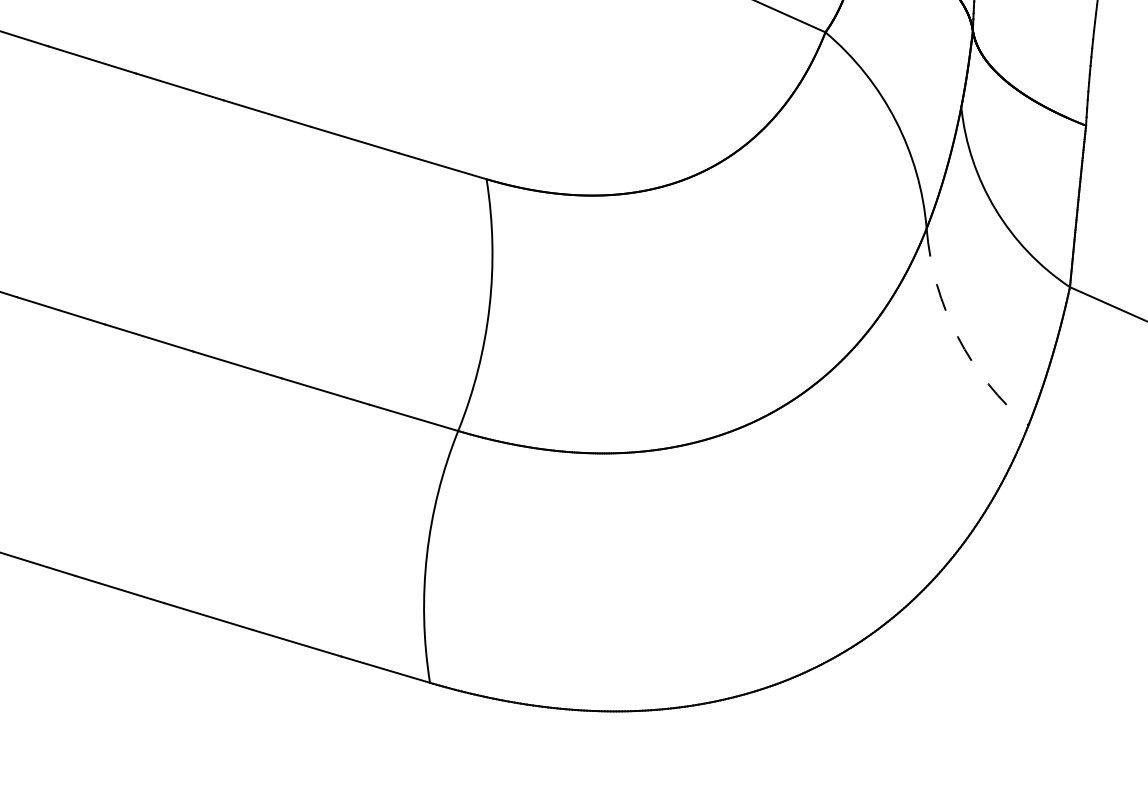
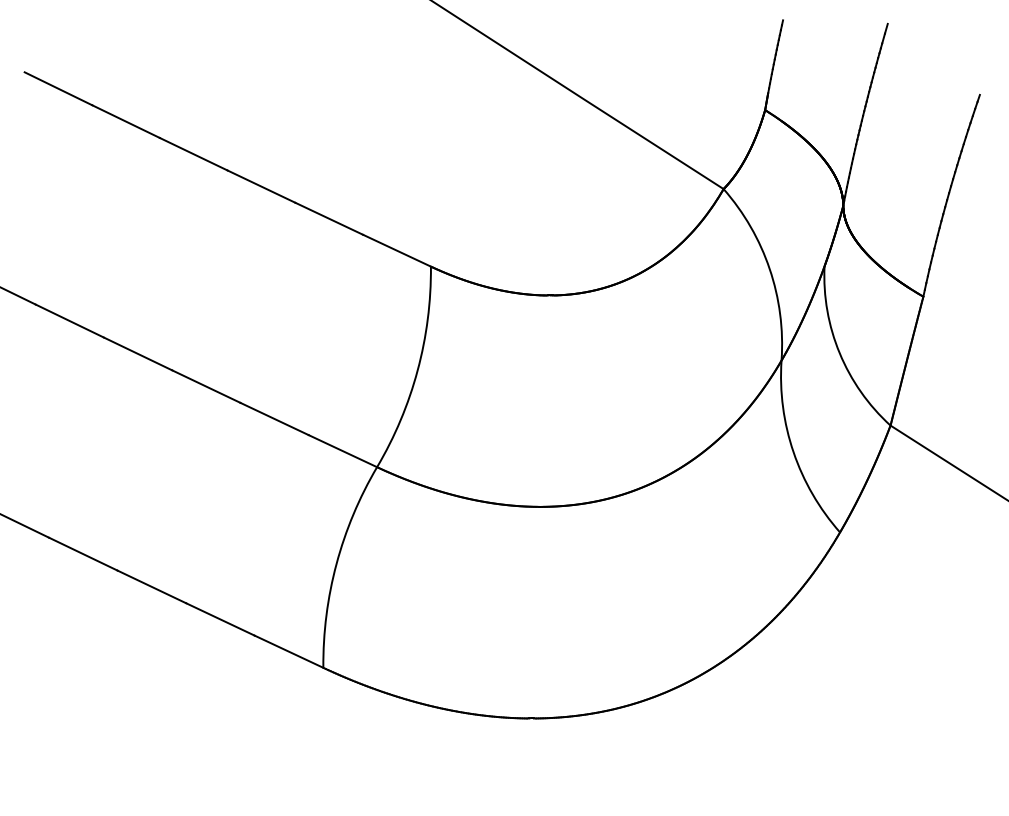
arc: (957, 337) -> (793, 452), dashed -> solid

